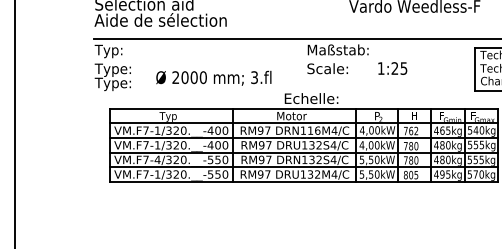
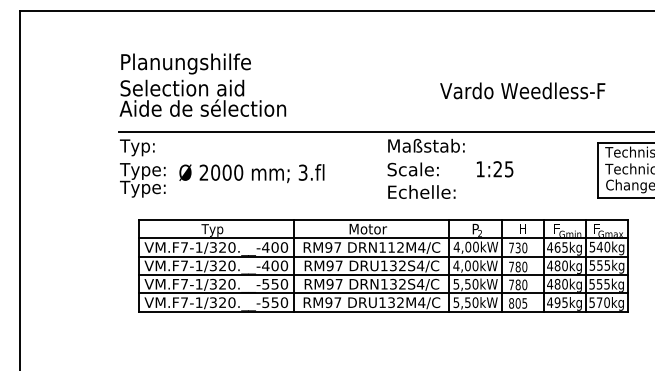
text: (213, 78) -> (251, 173), moved
text: (311, 98) -> (421, 191), moved
text: (317, 130) -> (400, 247), DRN116M4/C -> DRN112M4/C
text: (413, 130) -> (521, 247), 762 -> 730
text: (157, 160) -> (198, 284), VM.F7-4/320.__-550 -> VM.F7-1/320.__-550

